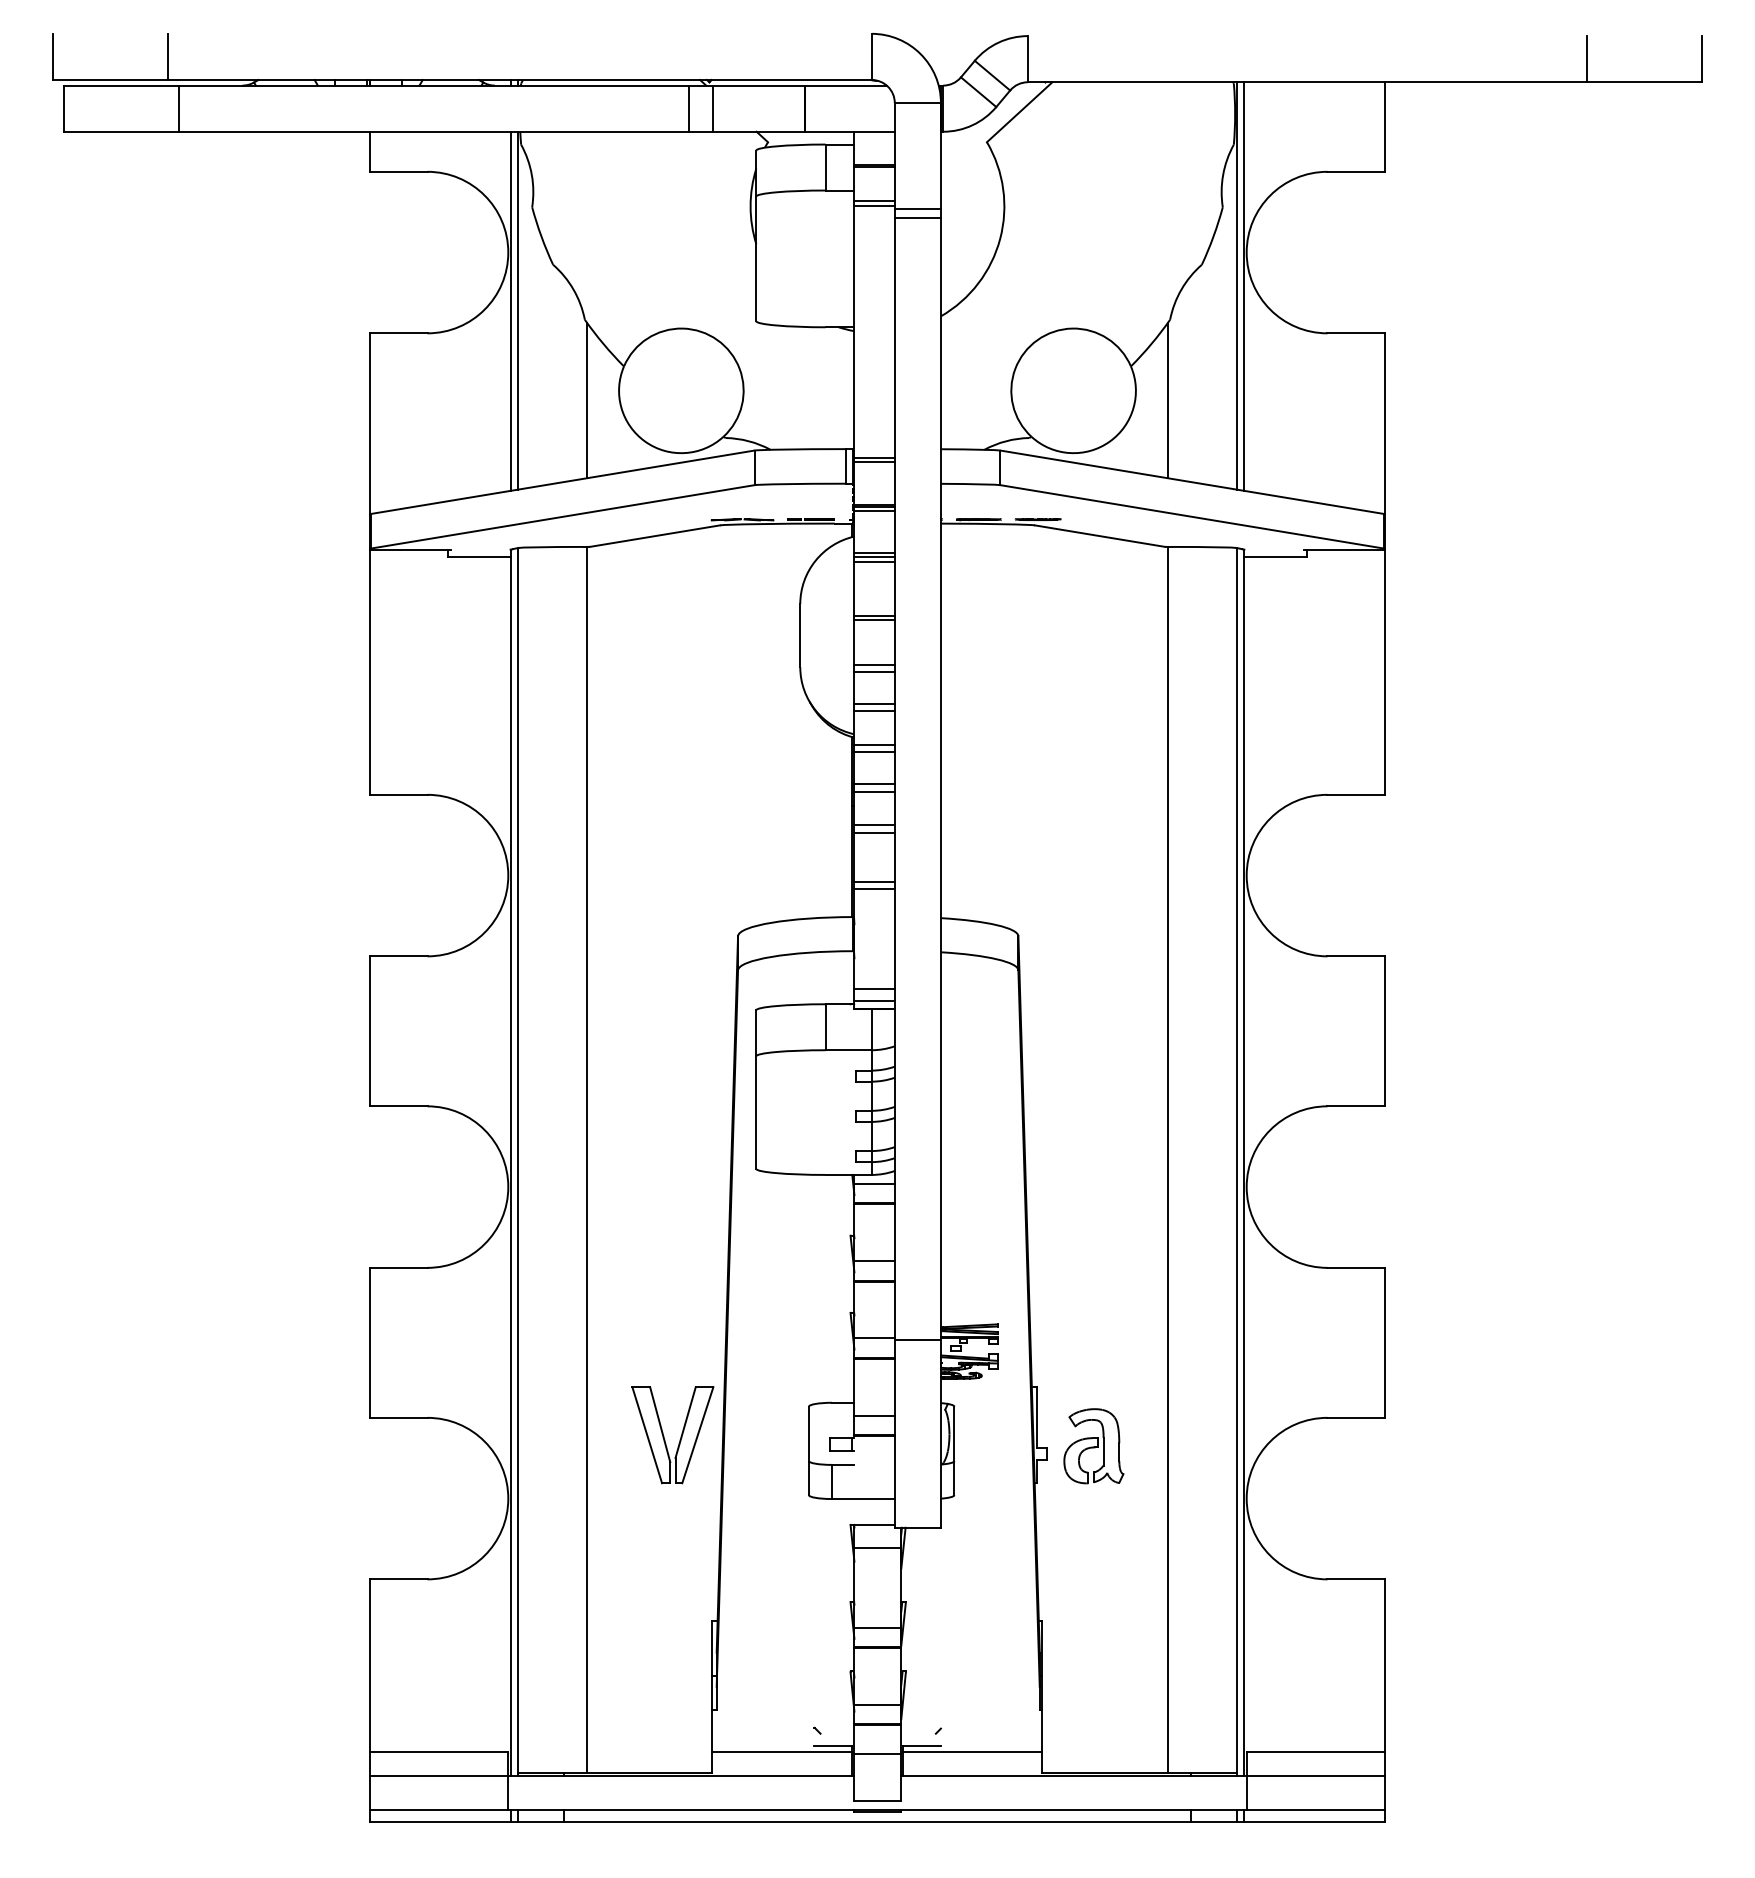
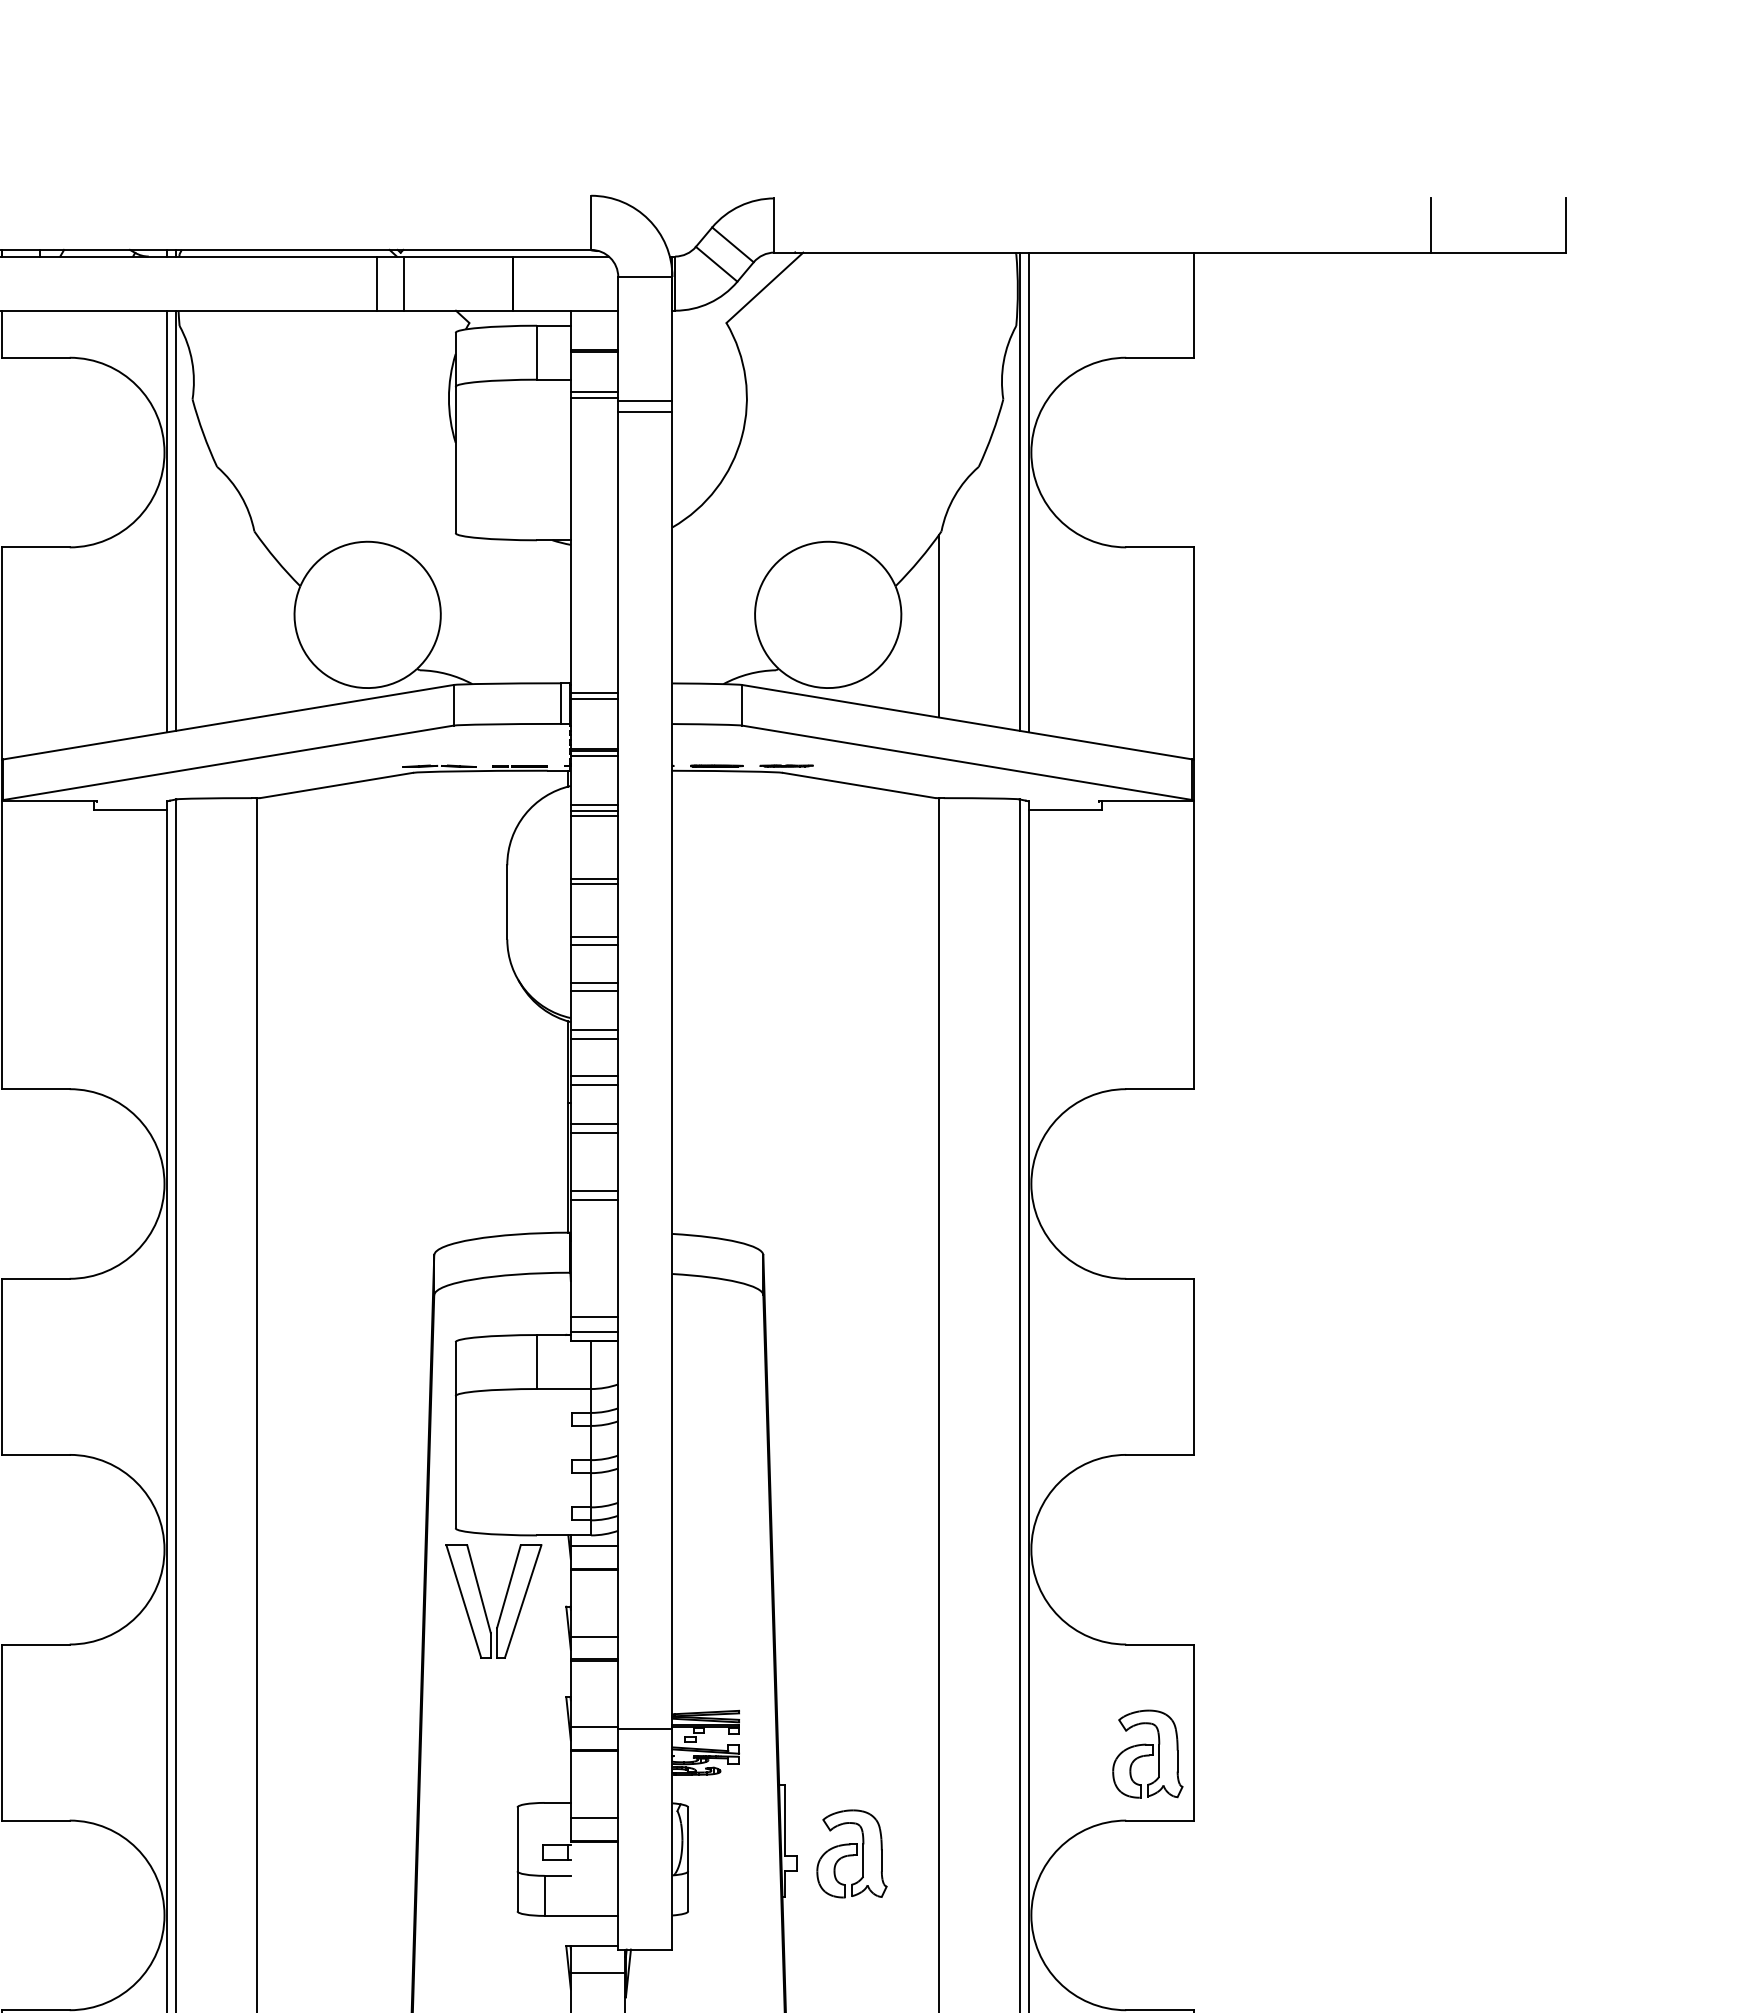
line: (587, 400) -> (257, 626), removed
part: (1345, 1361) -> (1147, 1754), added
part: (664, 1436) -> (484, 1602), moved

